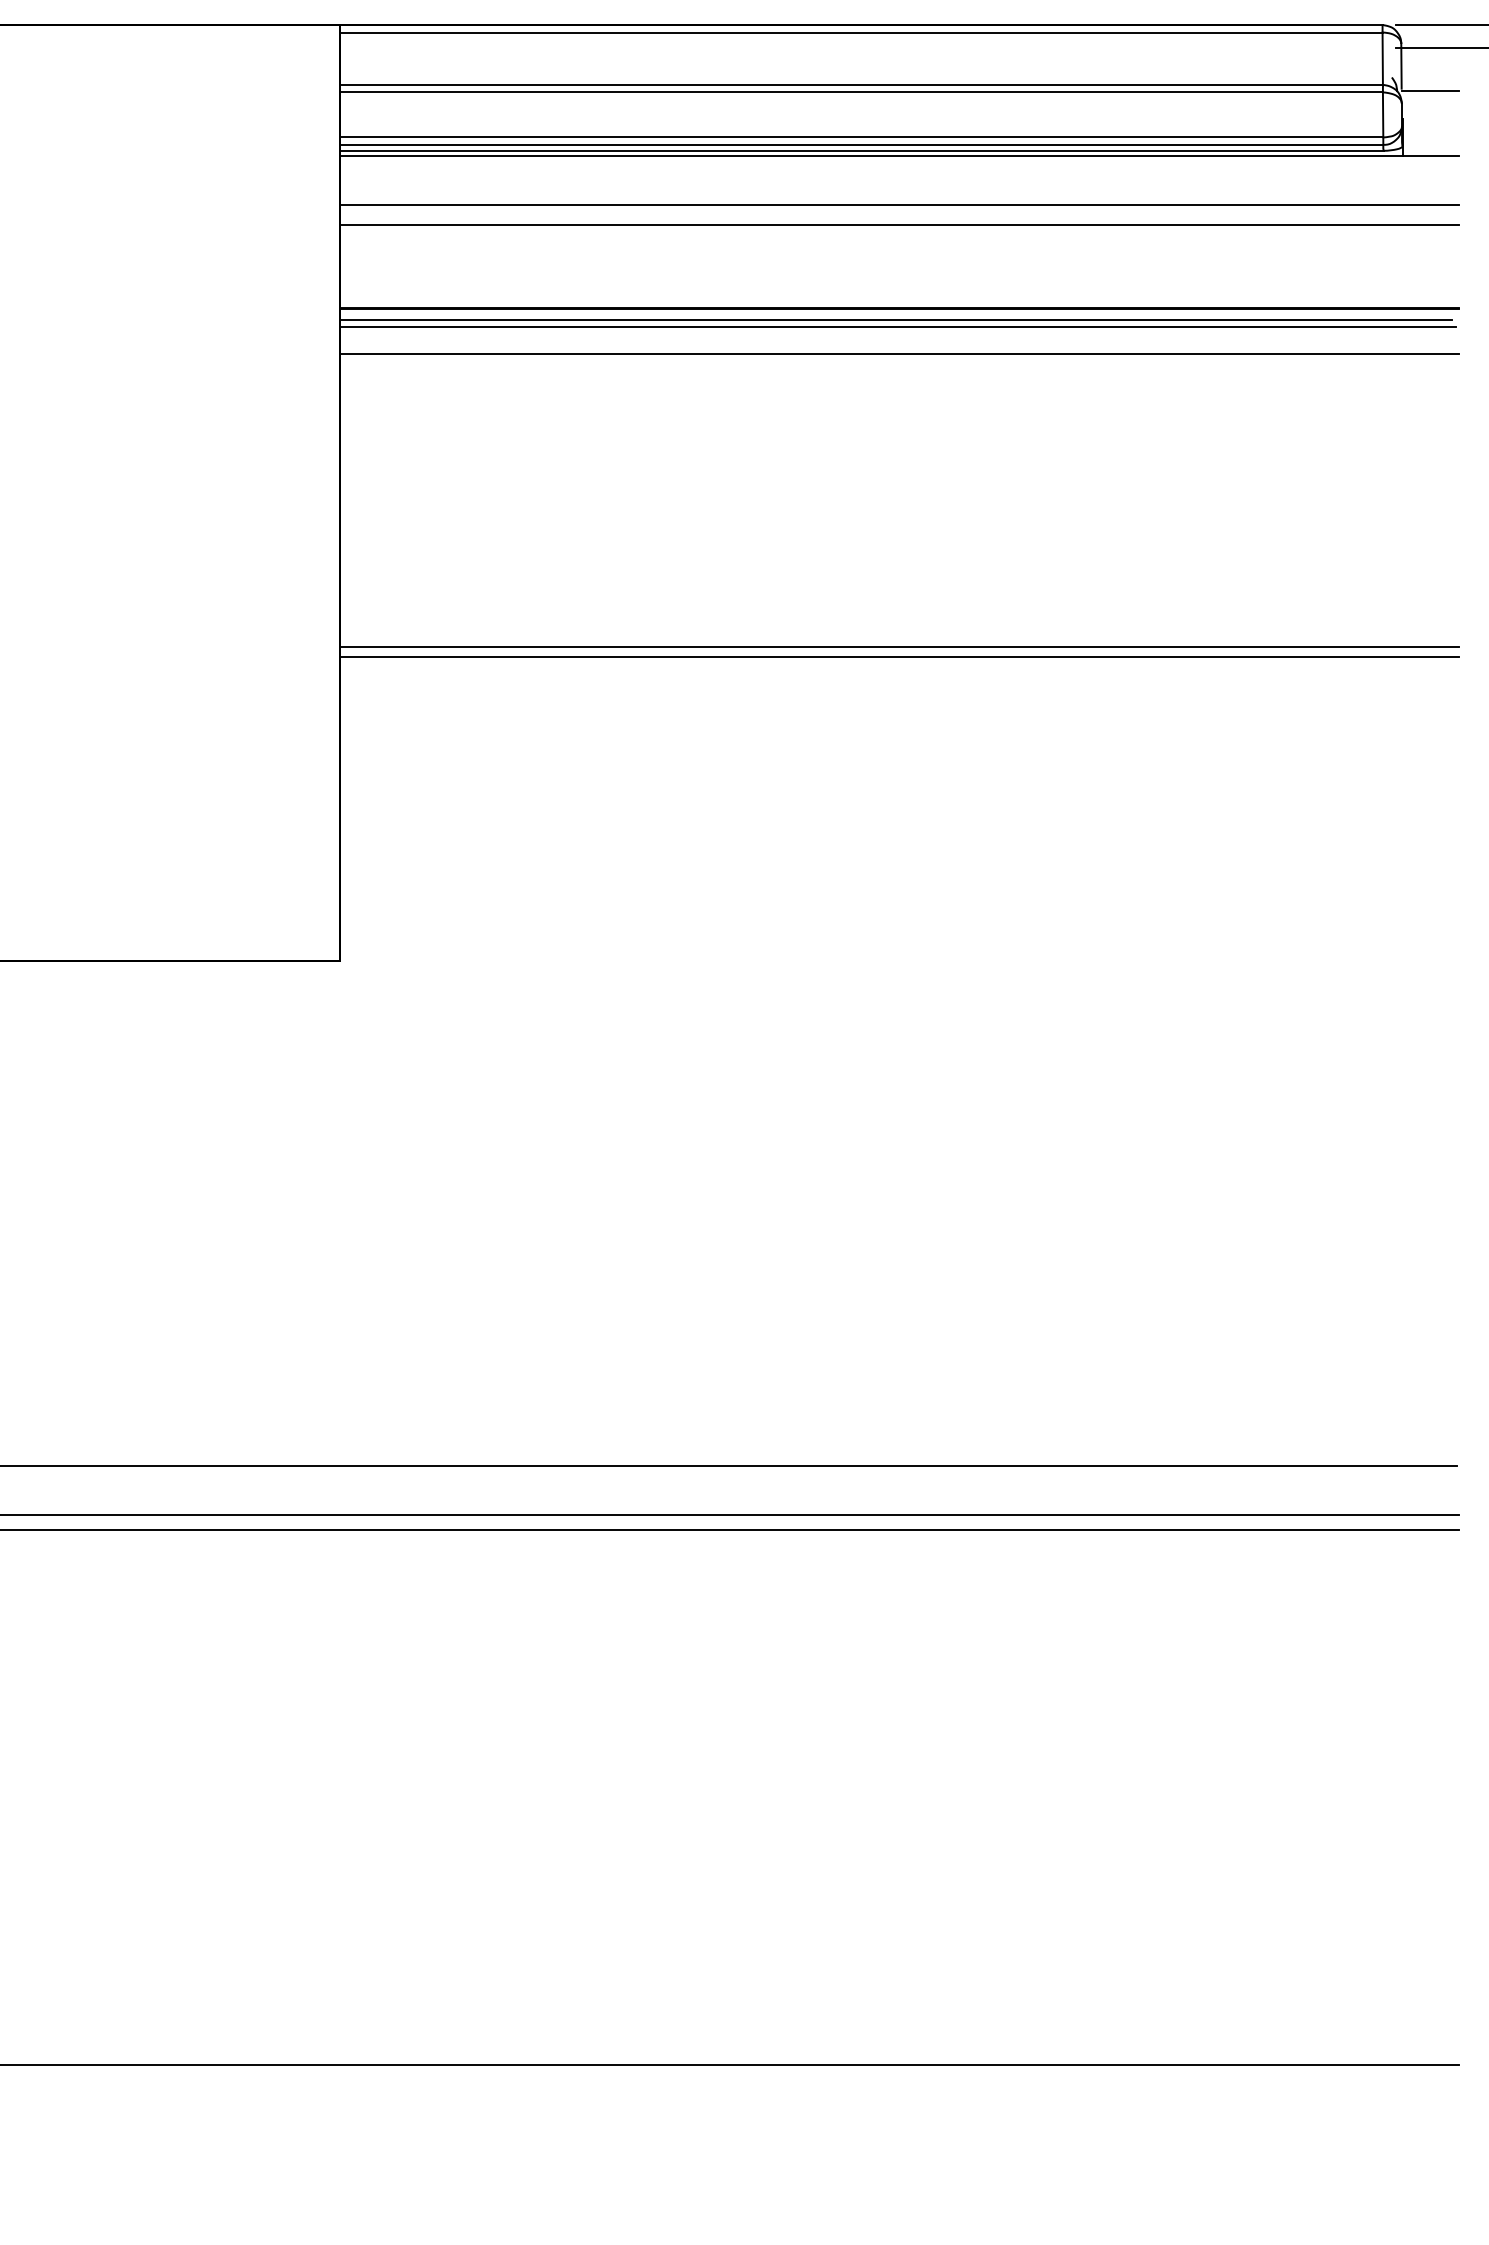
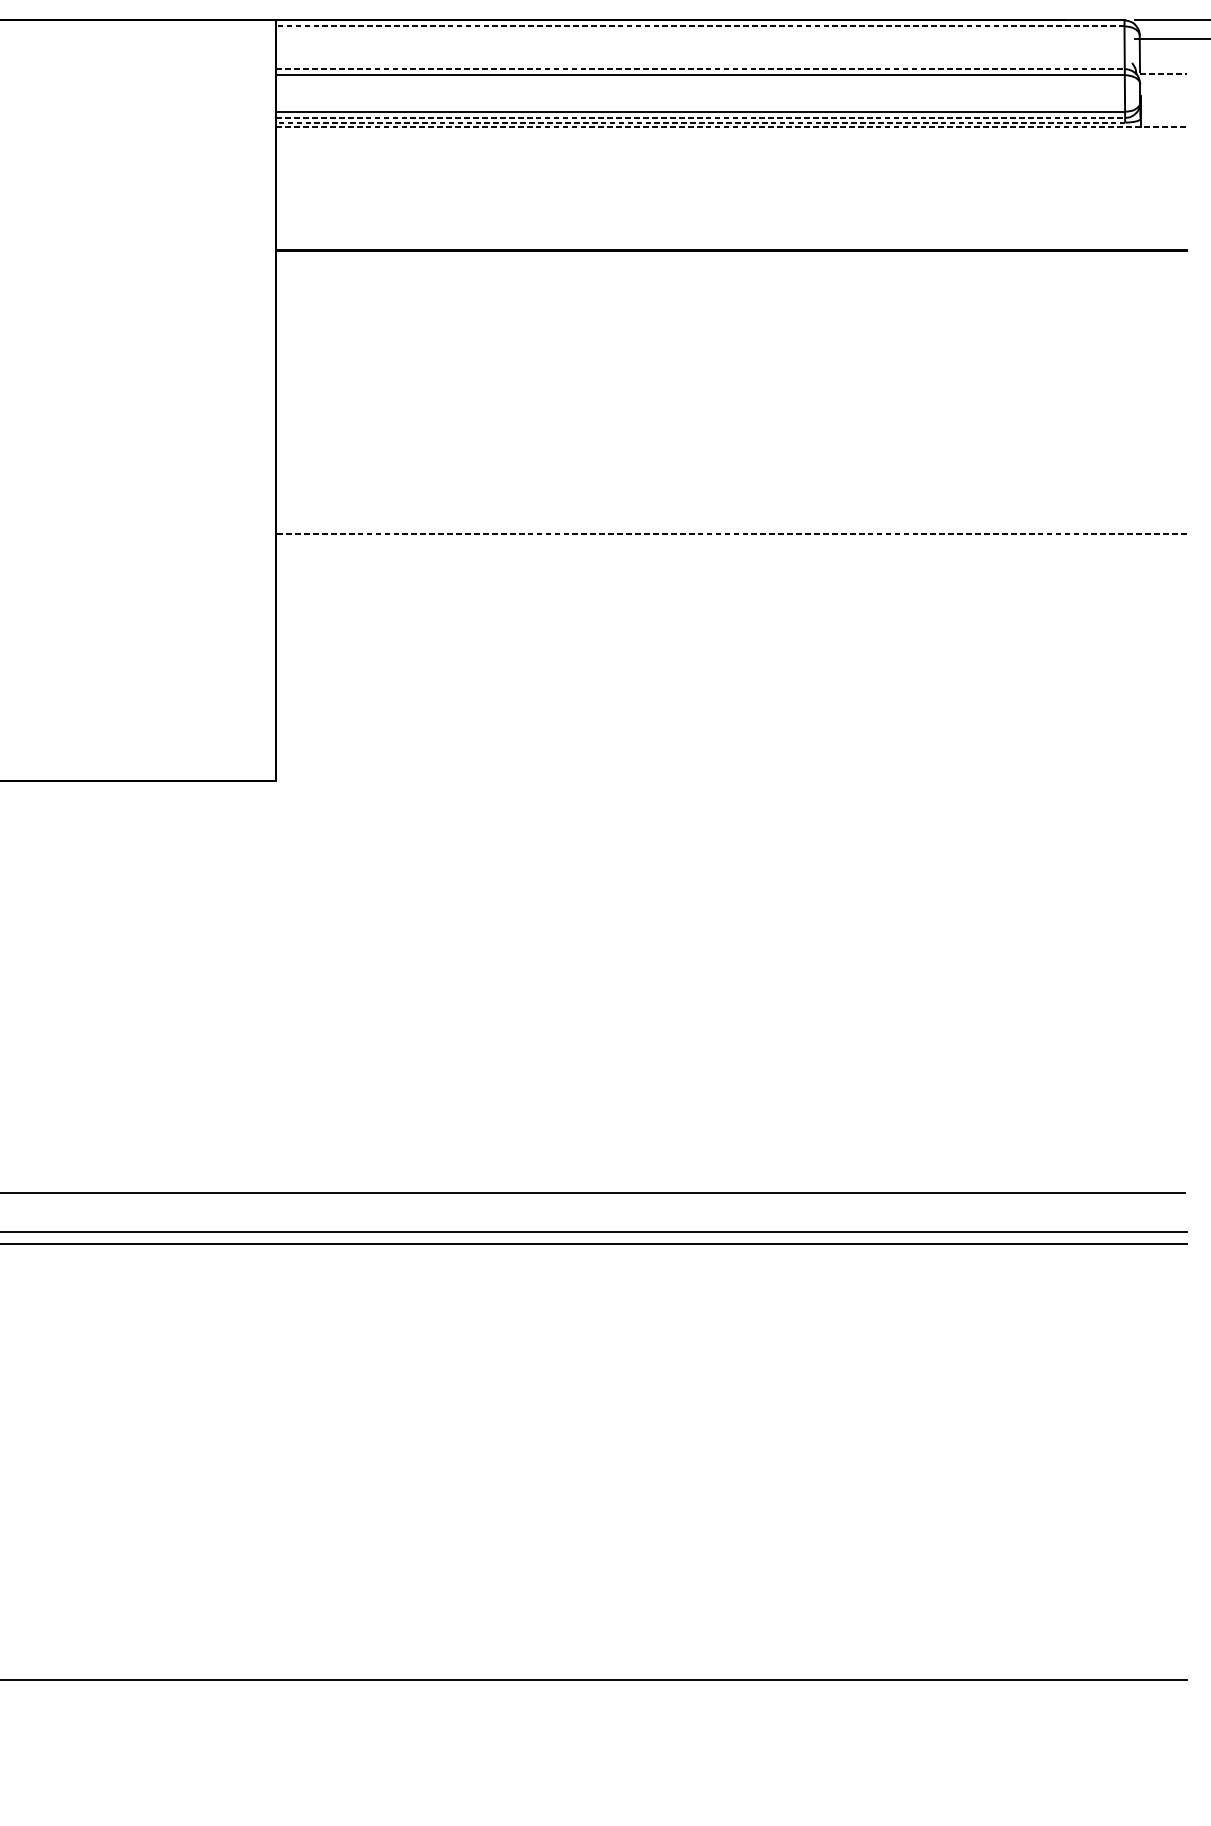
line: (860, 32) -> (699, 26), solid -> dashed
line: (861, 84) -> (700, 68), solid -> dashed
line: (1430, 90) -> (1163, 73), solid -> dashed
line: (861, 144) -> (700, 117), solid -> dashed
line: (861, 150) -> (700, 122), solid -> dashed
line: (899, 156) -> (731, 127), solid -> dashed
line: (898, 204) -> (730, 166), removed
line: (898, 224) -> (730, 182), removed
line: (895, 320) -> (728, 260), removed
line: (897, 327) -> (729, 266), removed
line: (898, 354) -> (730, 288), removed
line: (898, 647) -> (730, 526), removed
line: (899, 656) -> (731, 533), solid -> dashed

